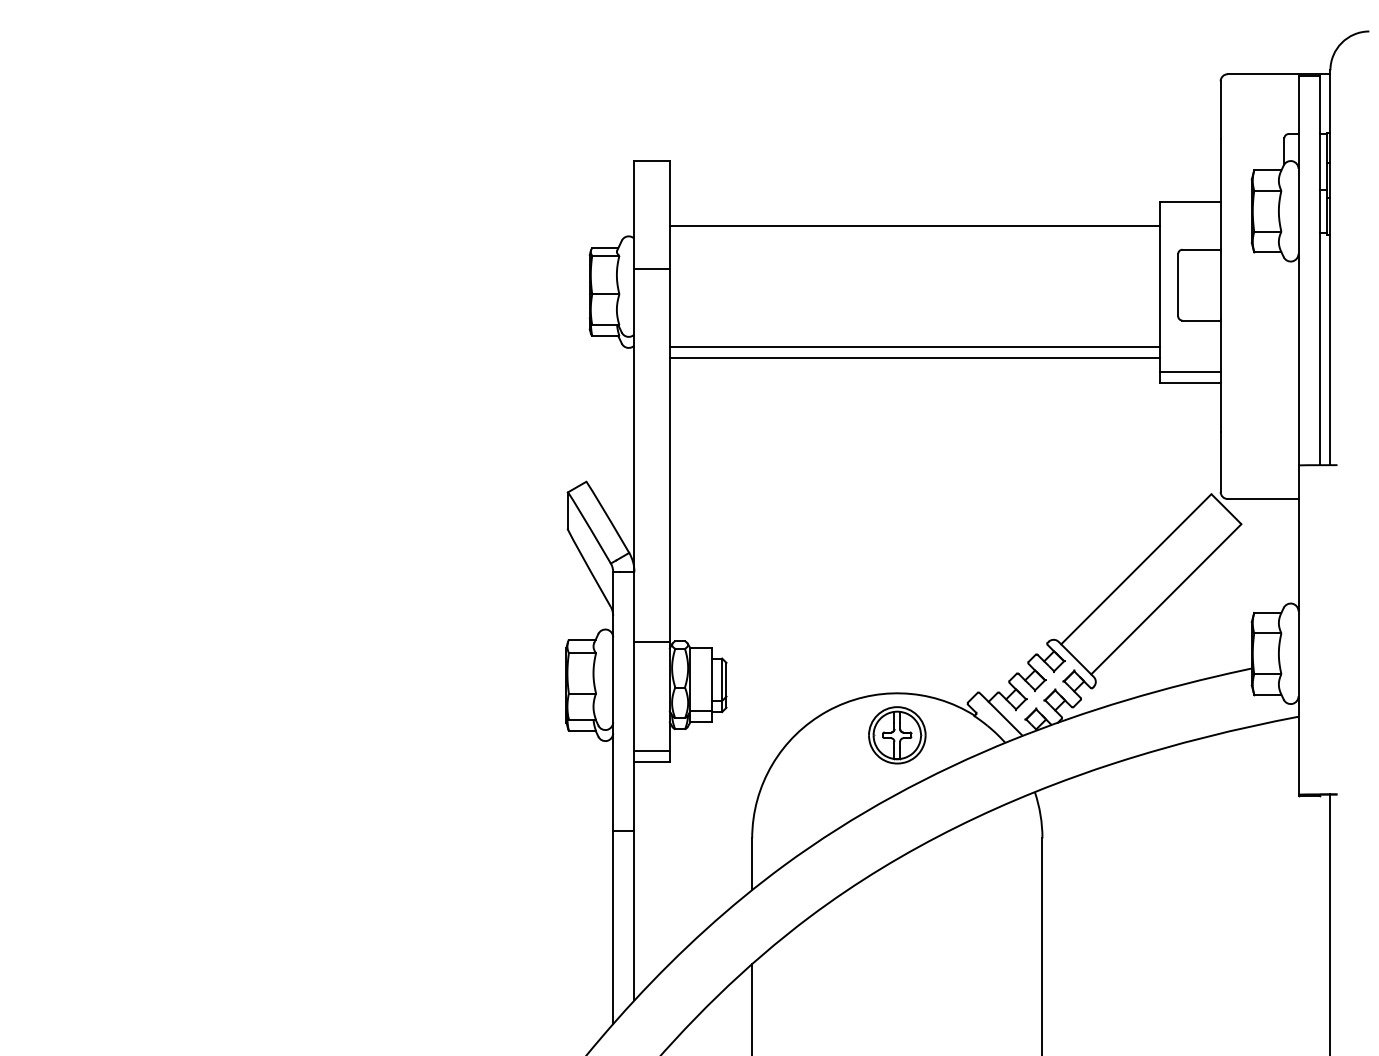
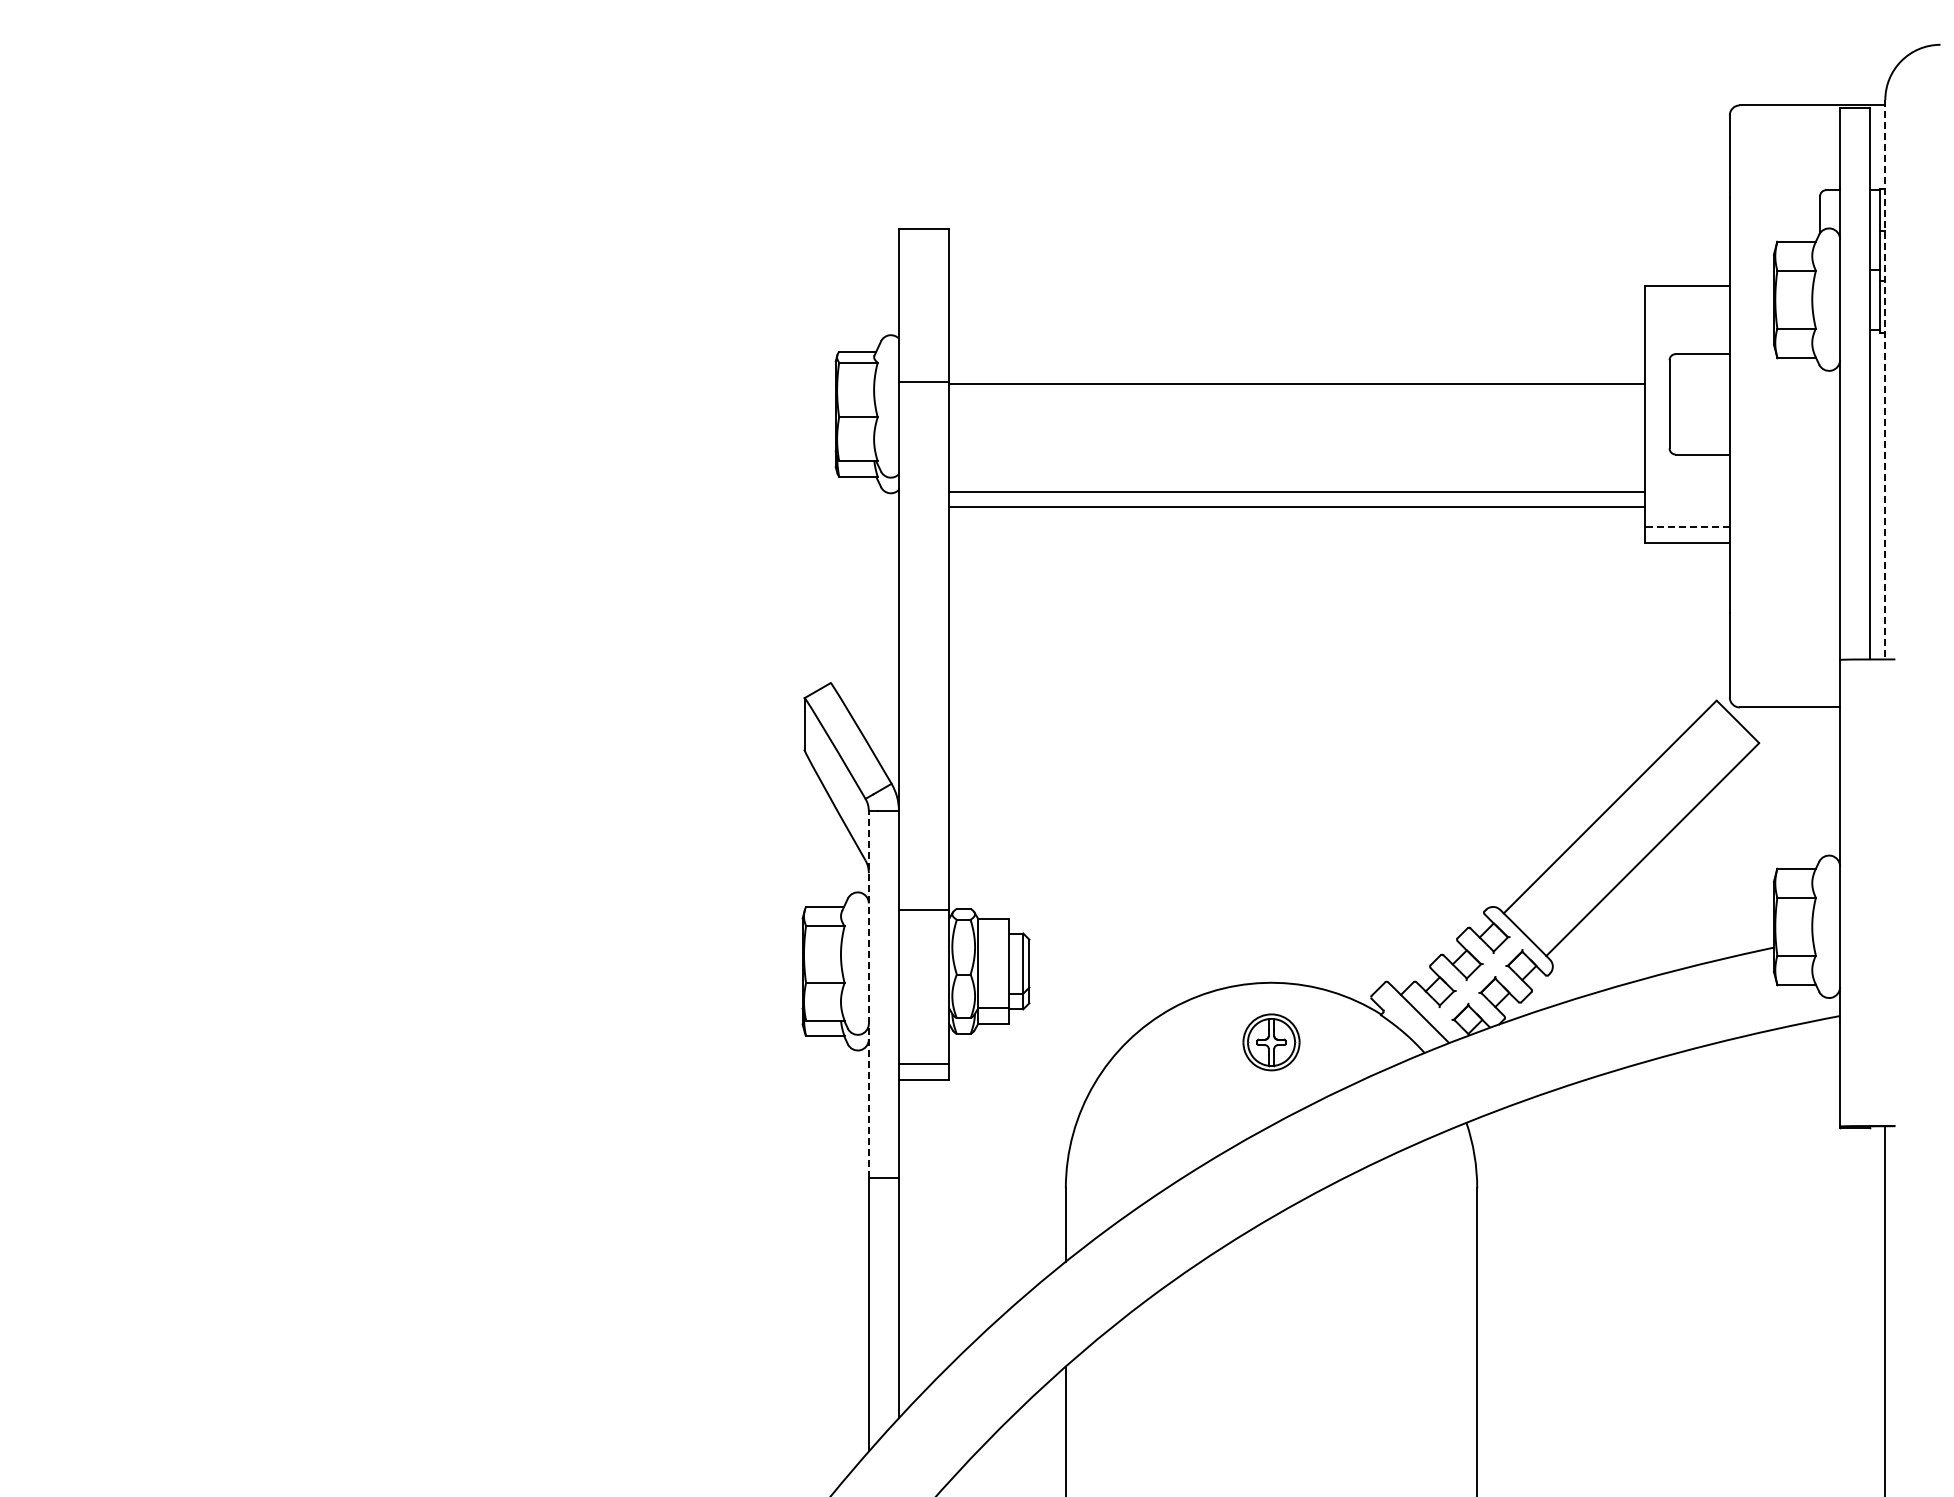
line: (914, 226) -> (1296, 384), moved
line: (1330, 267) -> (1885, 379), solid -> dashed
line: (1190, 371) -> (1687, 526), solid -> dashed
line: (612, 701) -> (868, 994), solid -> dashed
part: (897, 735) -> (1271, 1042), size x0.7

